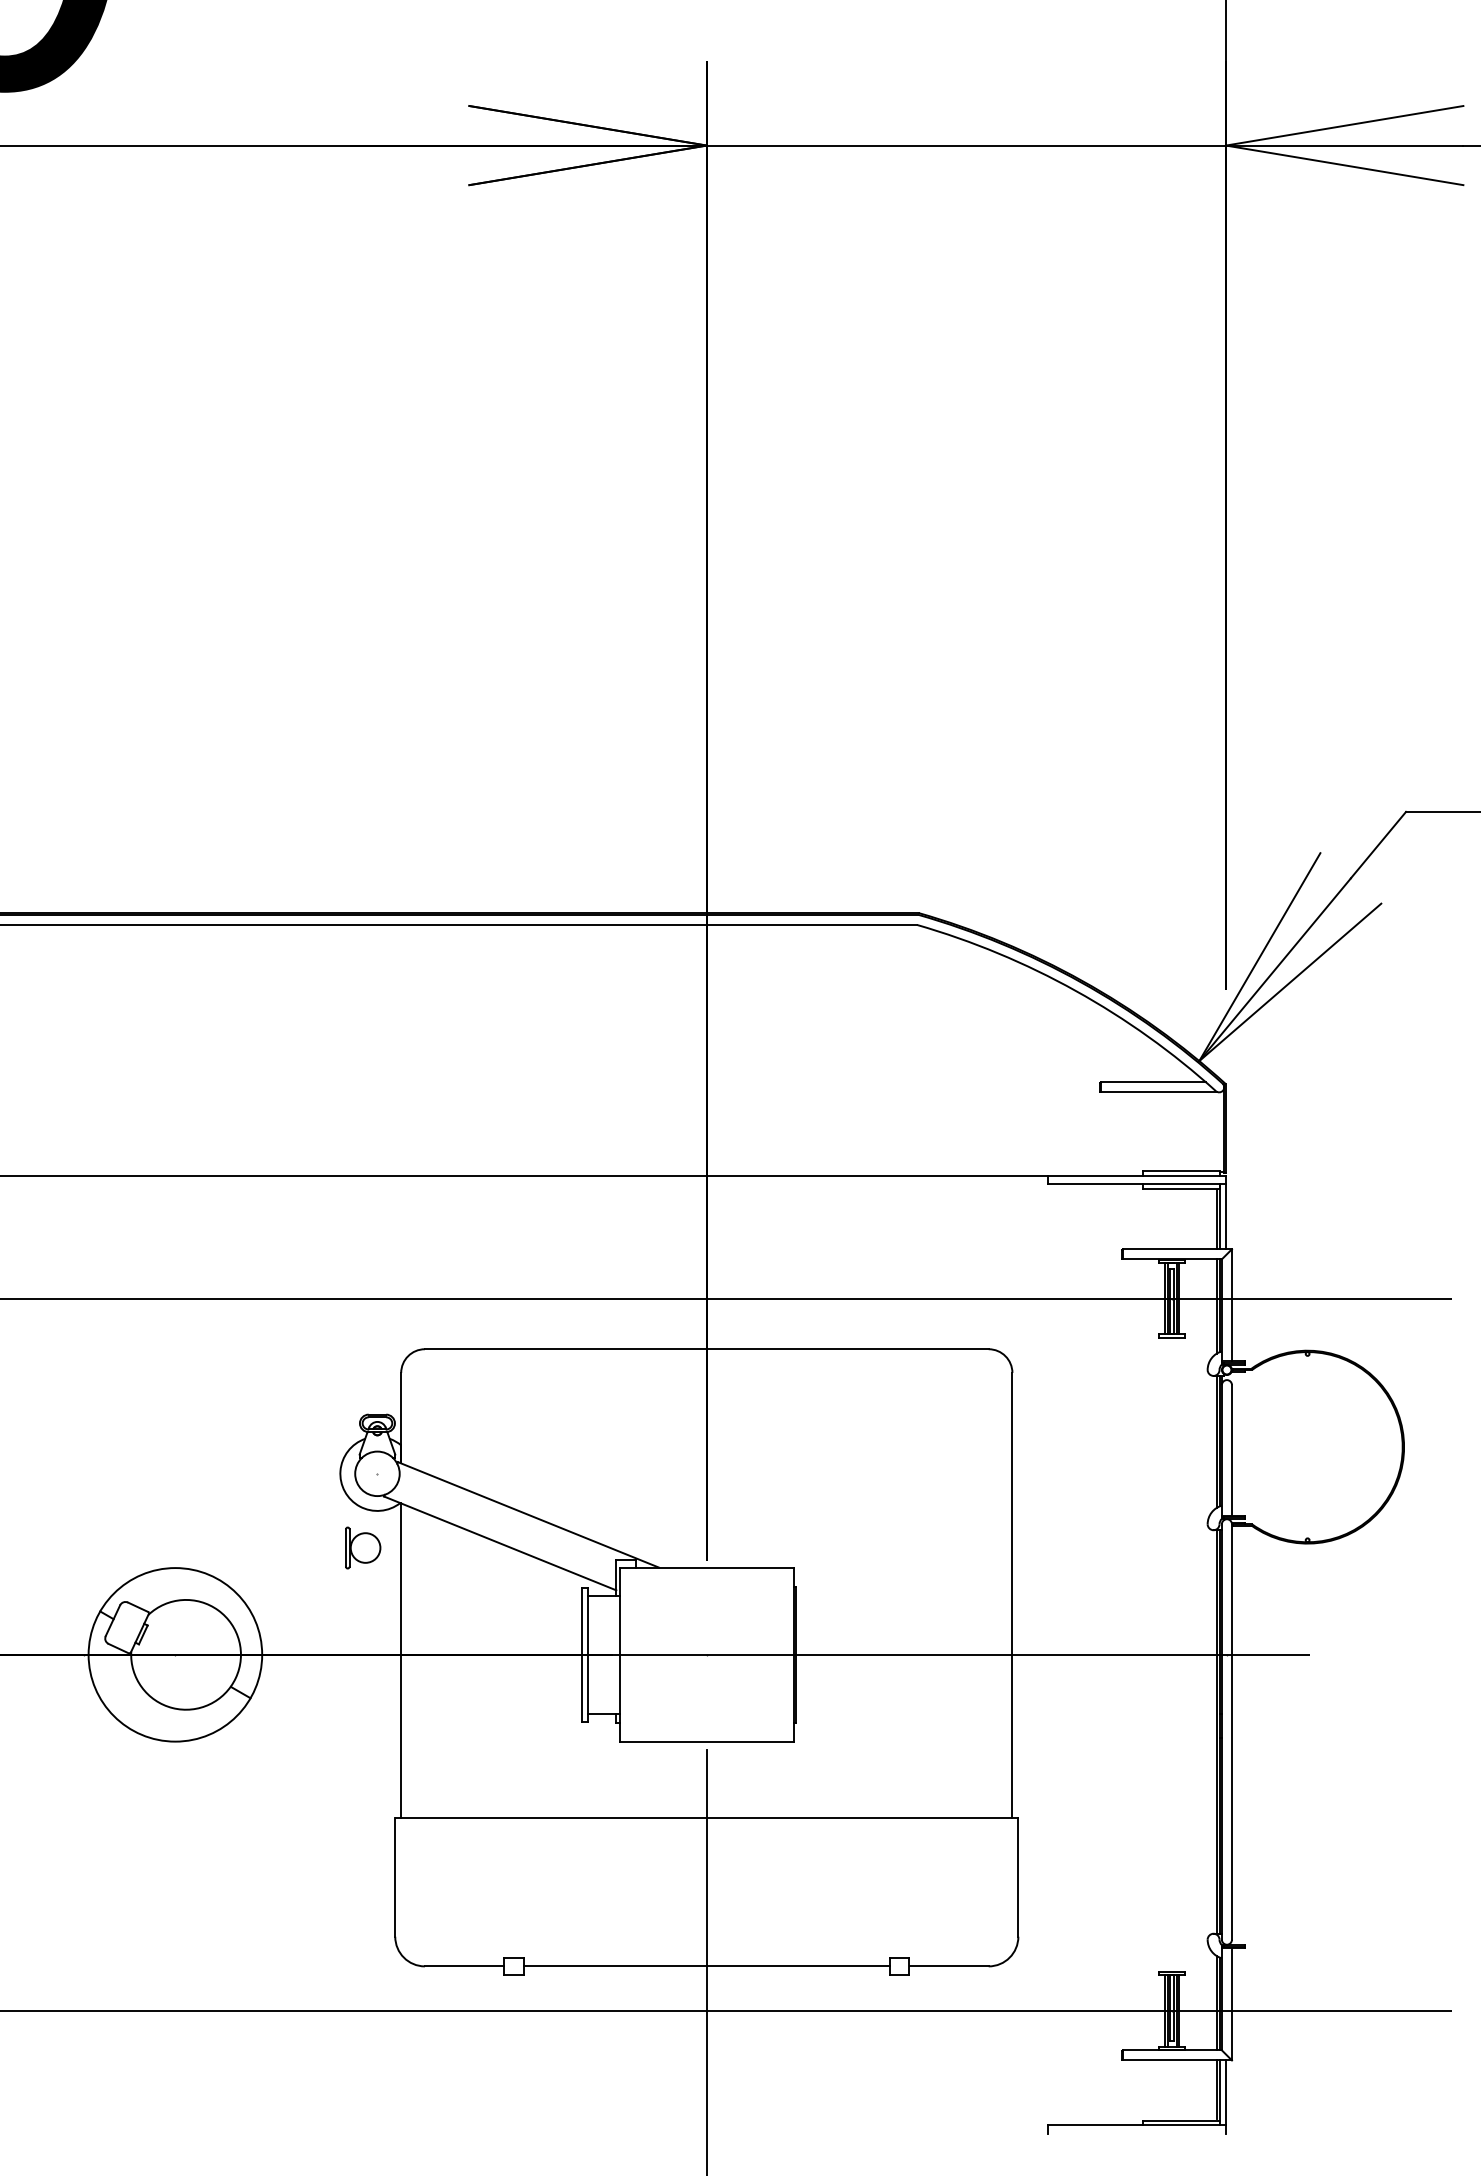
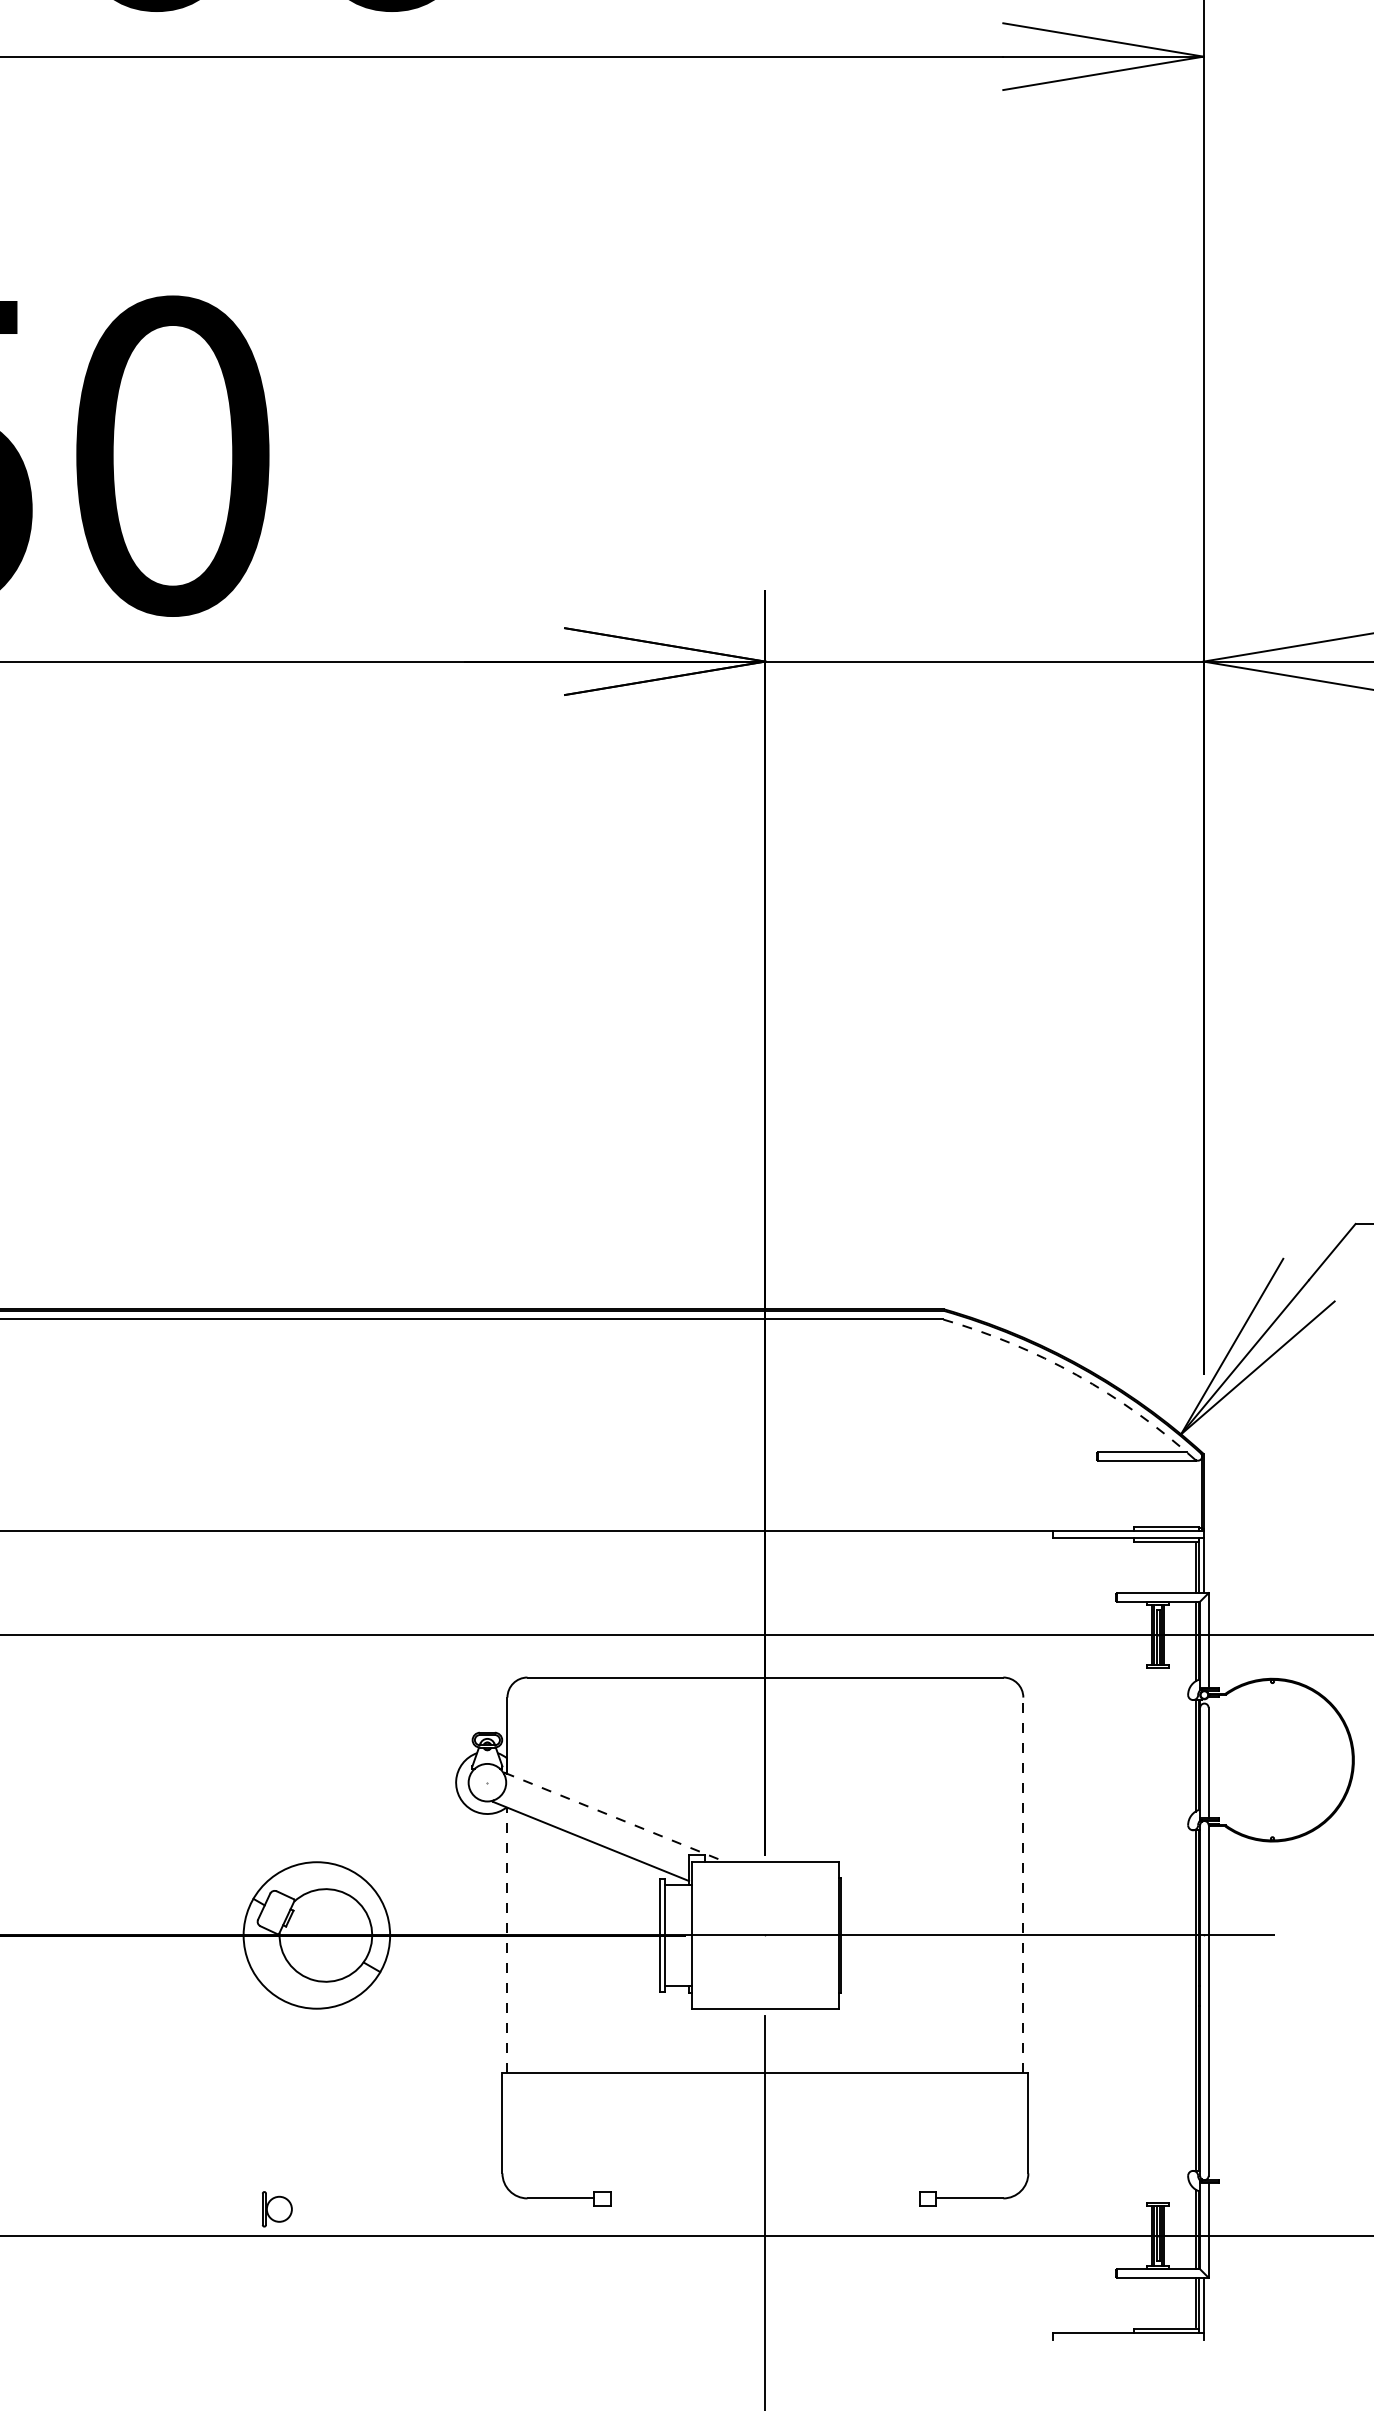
arc: (1075, 991) -> (1076, 1375), solid -> dashed
line: (528, 1515) -> (614, 1817), solid -> dashed
part: (363, 1548) -> (277, 2209), moved
line: (1012, 1595) -> (1023, 1885), solid -> dashed
line: (401, 1660) -> (507, 1940), solid -> dashed
line: (706, 1966) -> (765, 2198), removed

